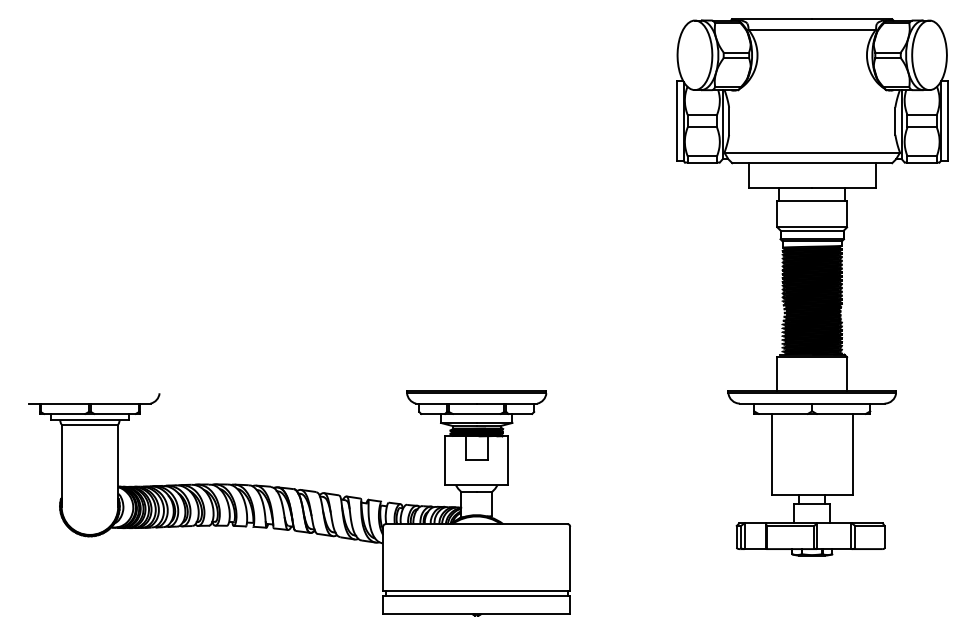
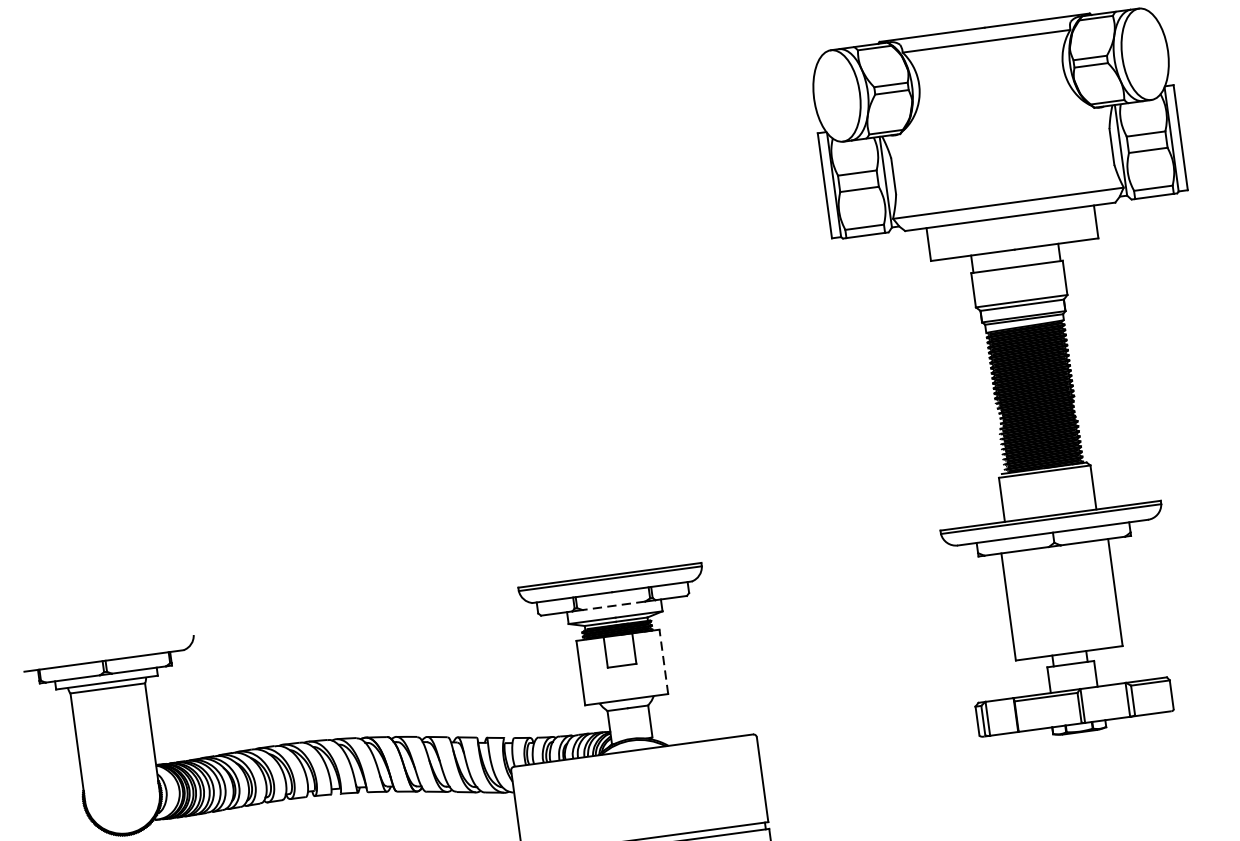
line: (476, 413) -> (613, 605), solid -> dashed
line: (508, 460) -> (664, 661), solid -> dashed

